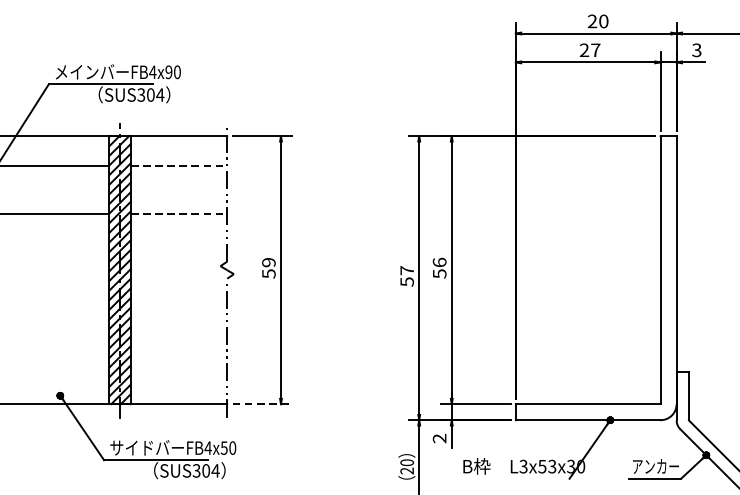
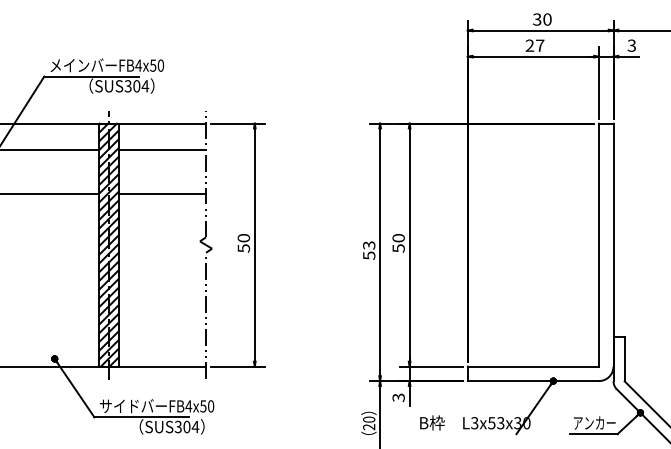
text: (592, 21) -> (537, 19), 20 -> 30
text: (169, 72) -> (153, 65), FB4x90 -> FB4x50
line: (179, 165) -> (162, 150), dashed -> solid
line: (179, 214) -> (162, 194), dashed -> solid
text: (439, 261) -> (398, 237), 56 -> 50
text: (268, 262) -> (243, 238), 59 -> 50
text: (407, 270) -> (369, 245), 57 -> 53
line: (261, 404) -> (237, 366), dashed -> solid
text: (439, 438) -> (398, 397), 2 -> 3

